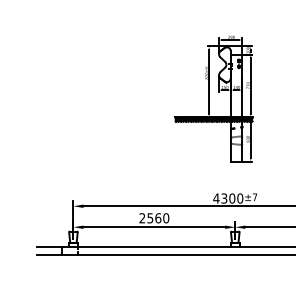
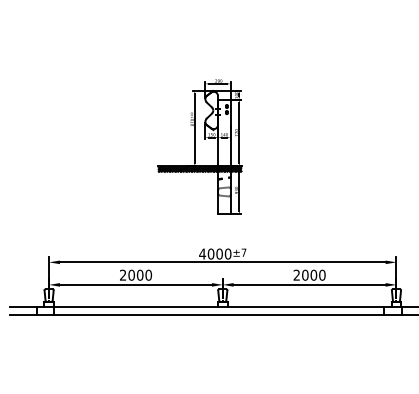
text: (223, 198) -> (210, 253), 4300 -> 4000
text: (153, 217) -> (135, 274), 2560 -> 2000

